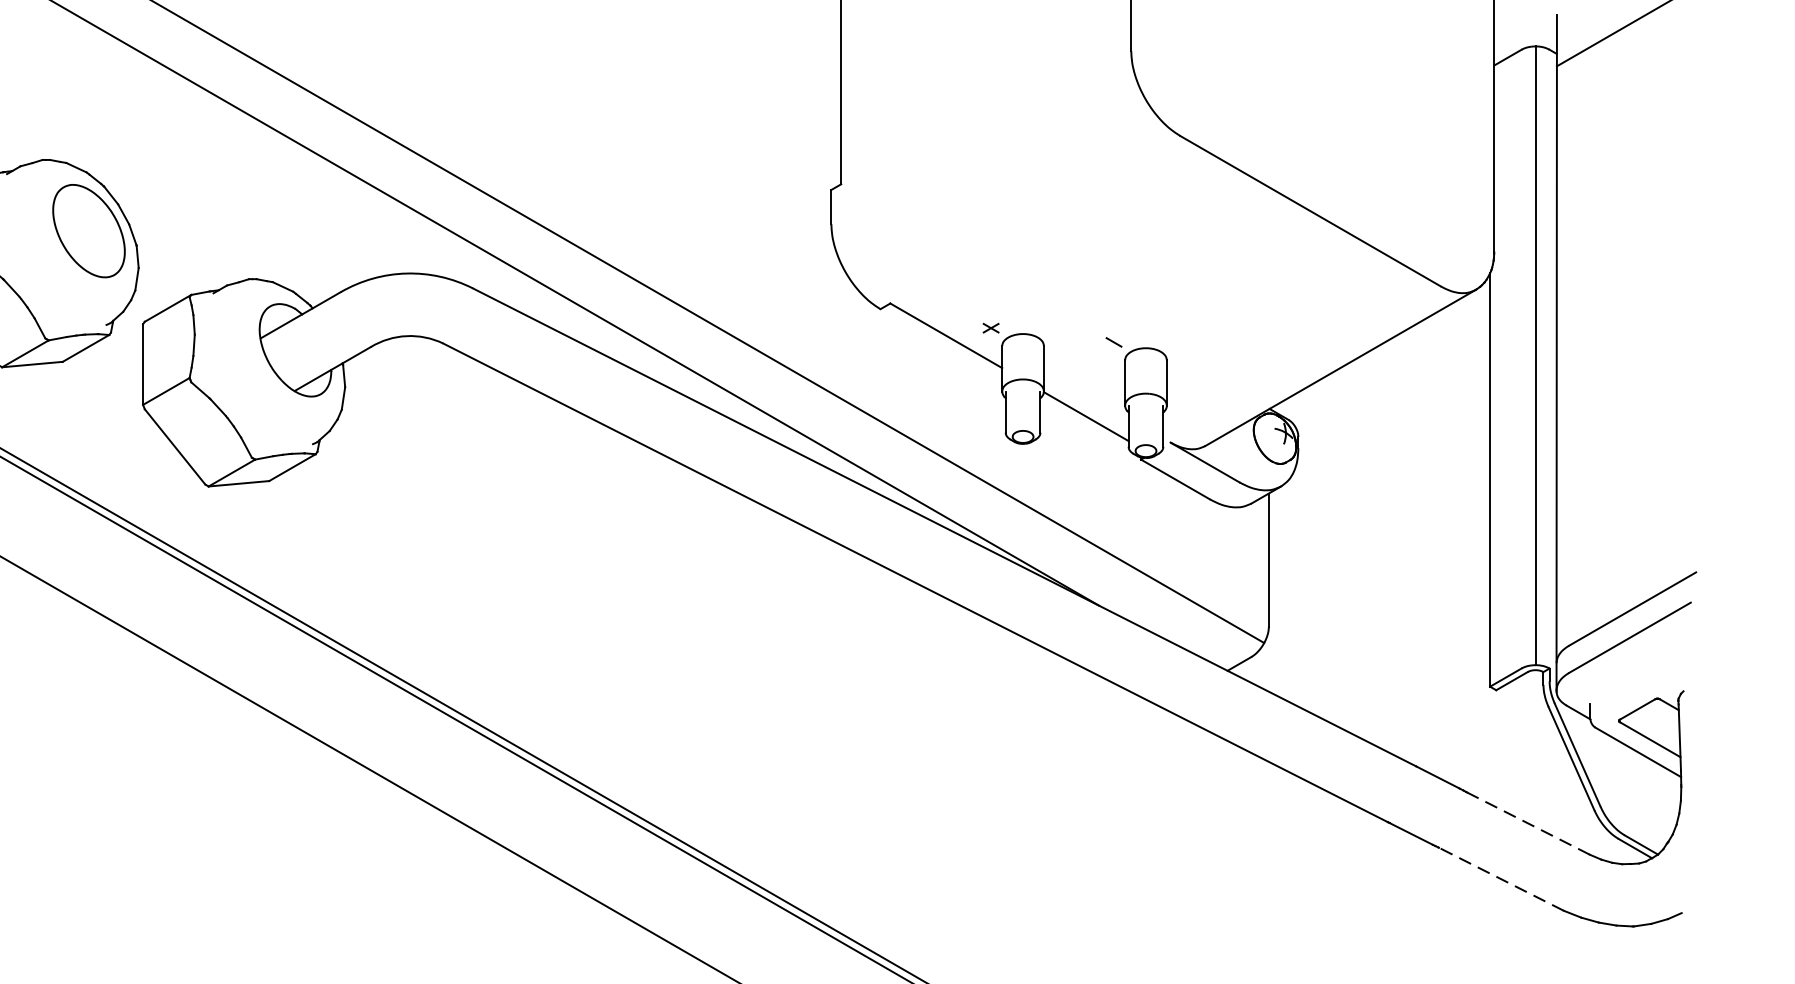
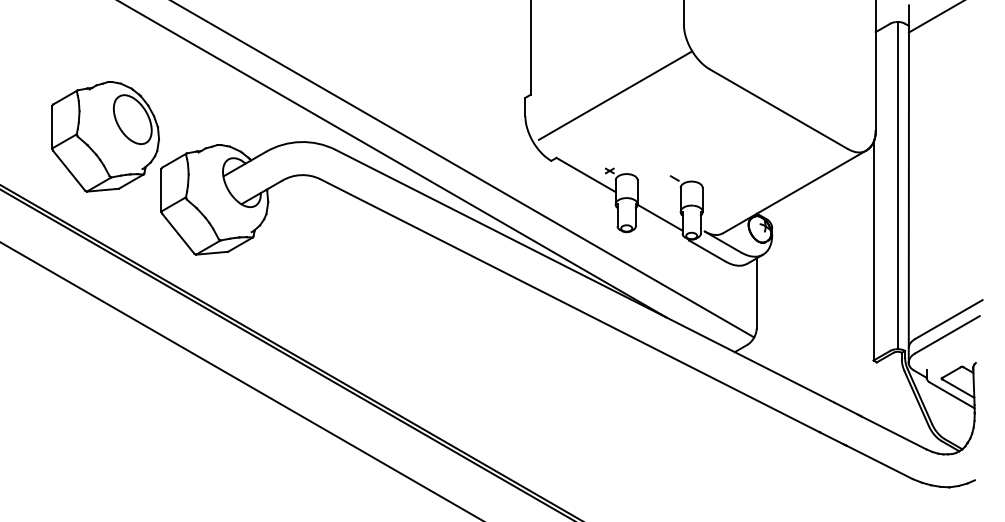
line: (1001, 185) -> (615, 95), added
line: (1527, 822) -> (893, 432), dashed -> solid
line: (1501, 879) -> (879, 462), dashed -> solid

